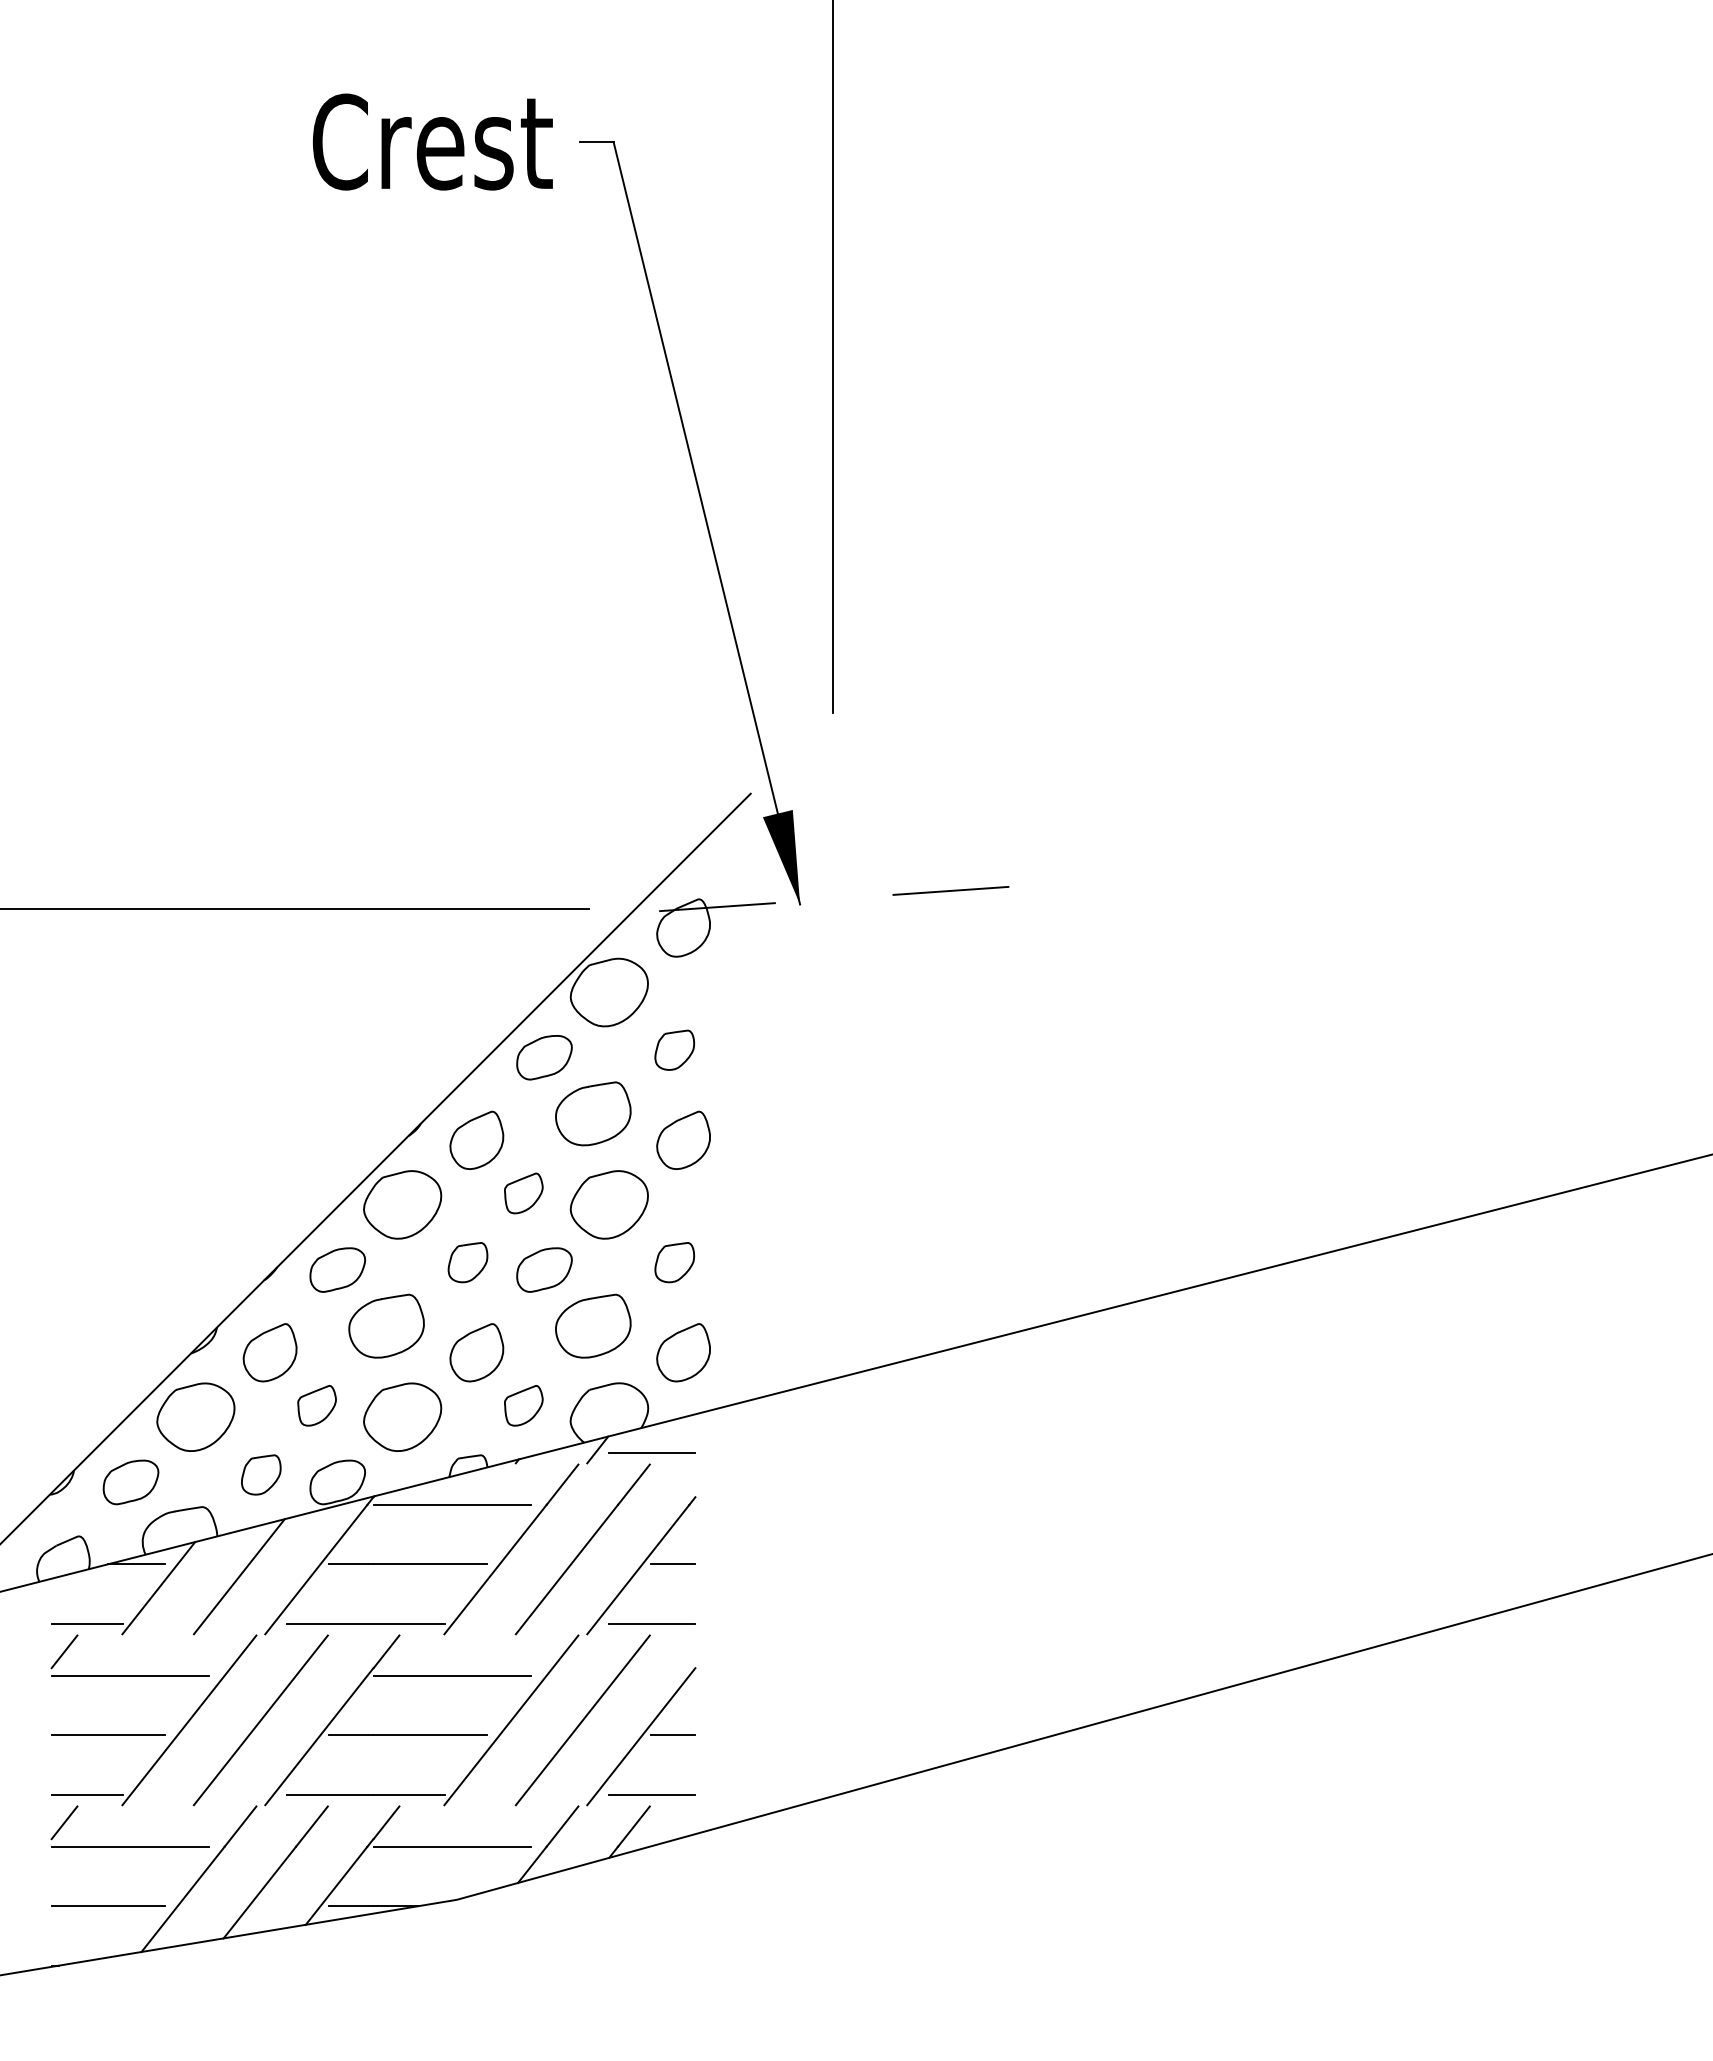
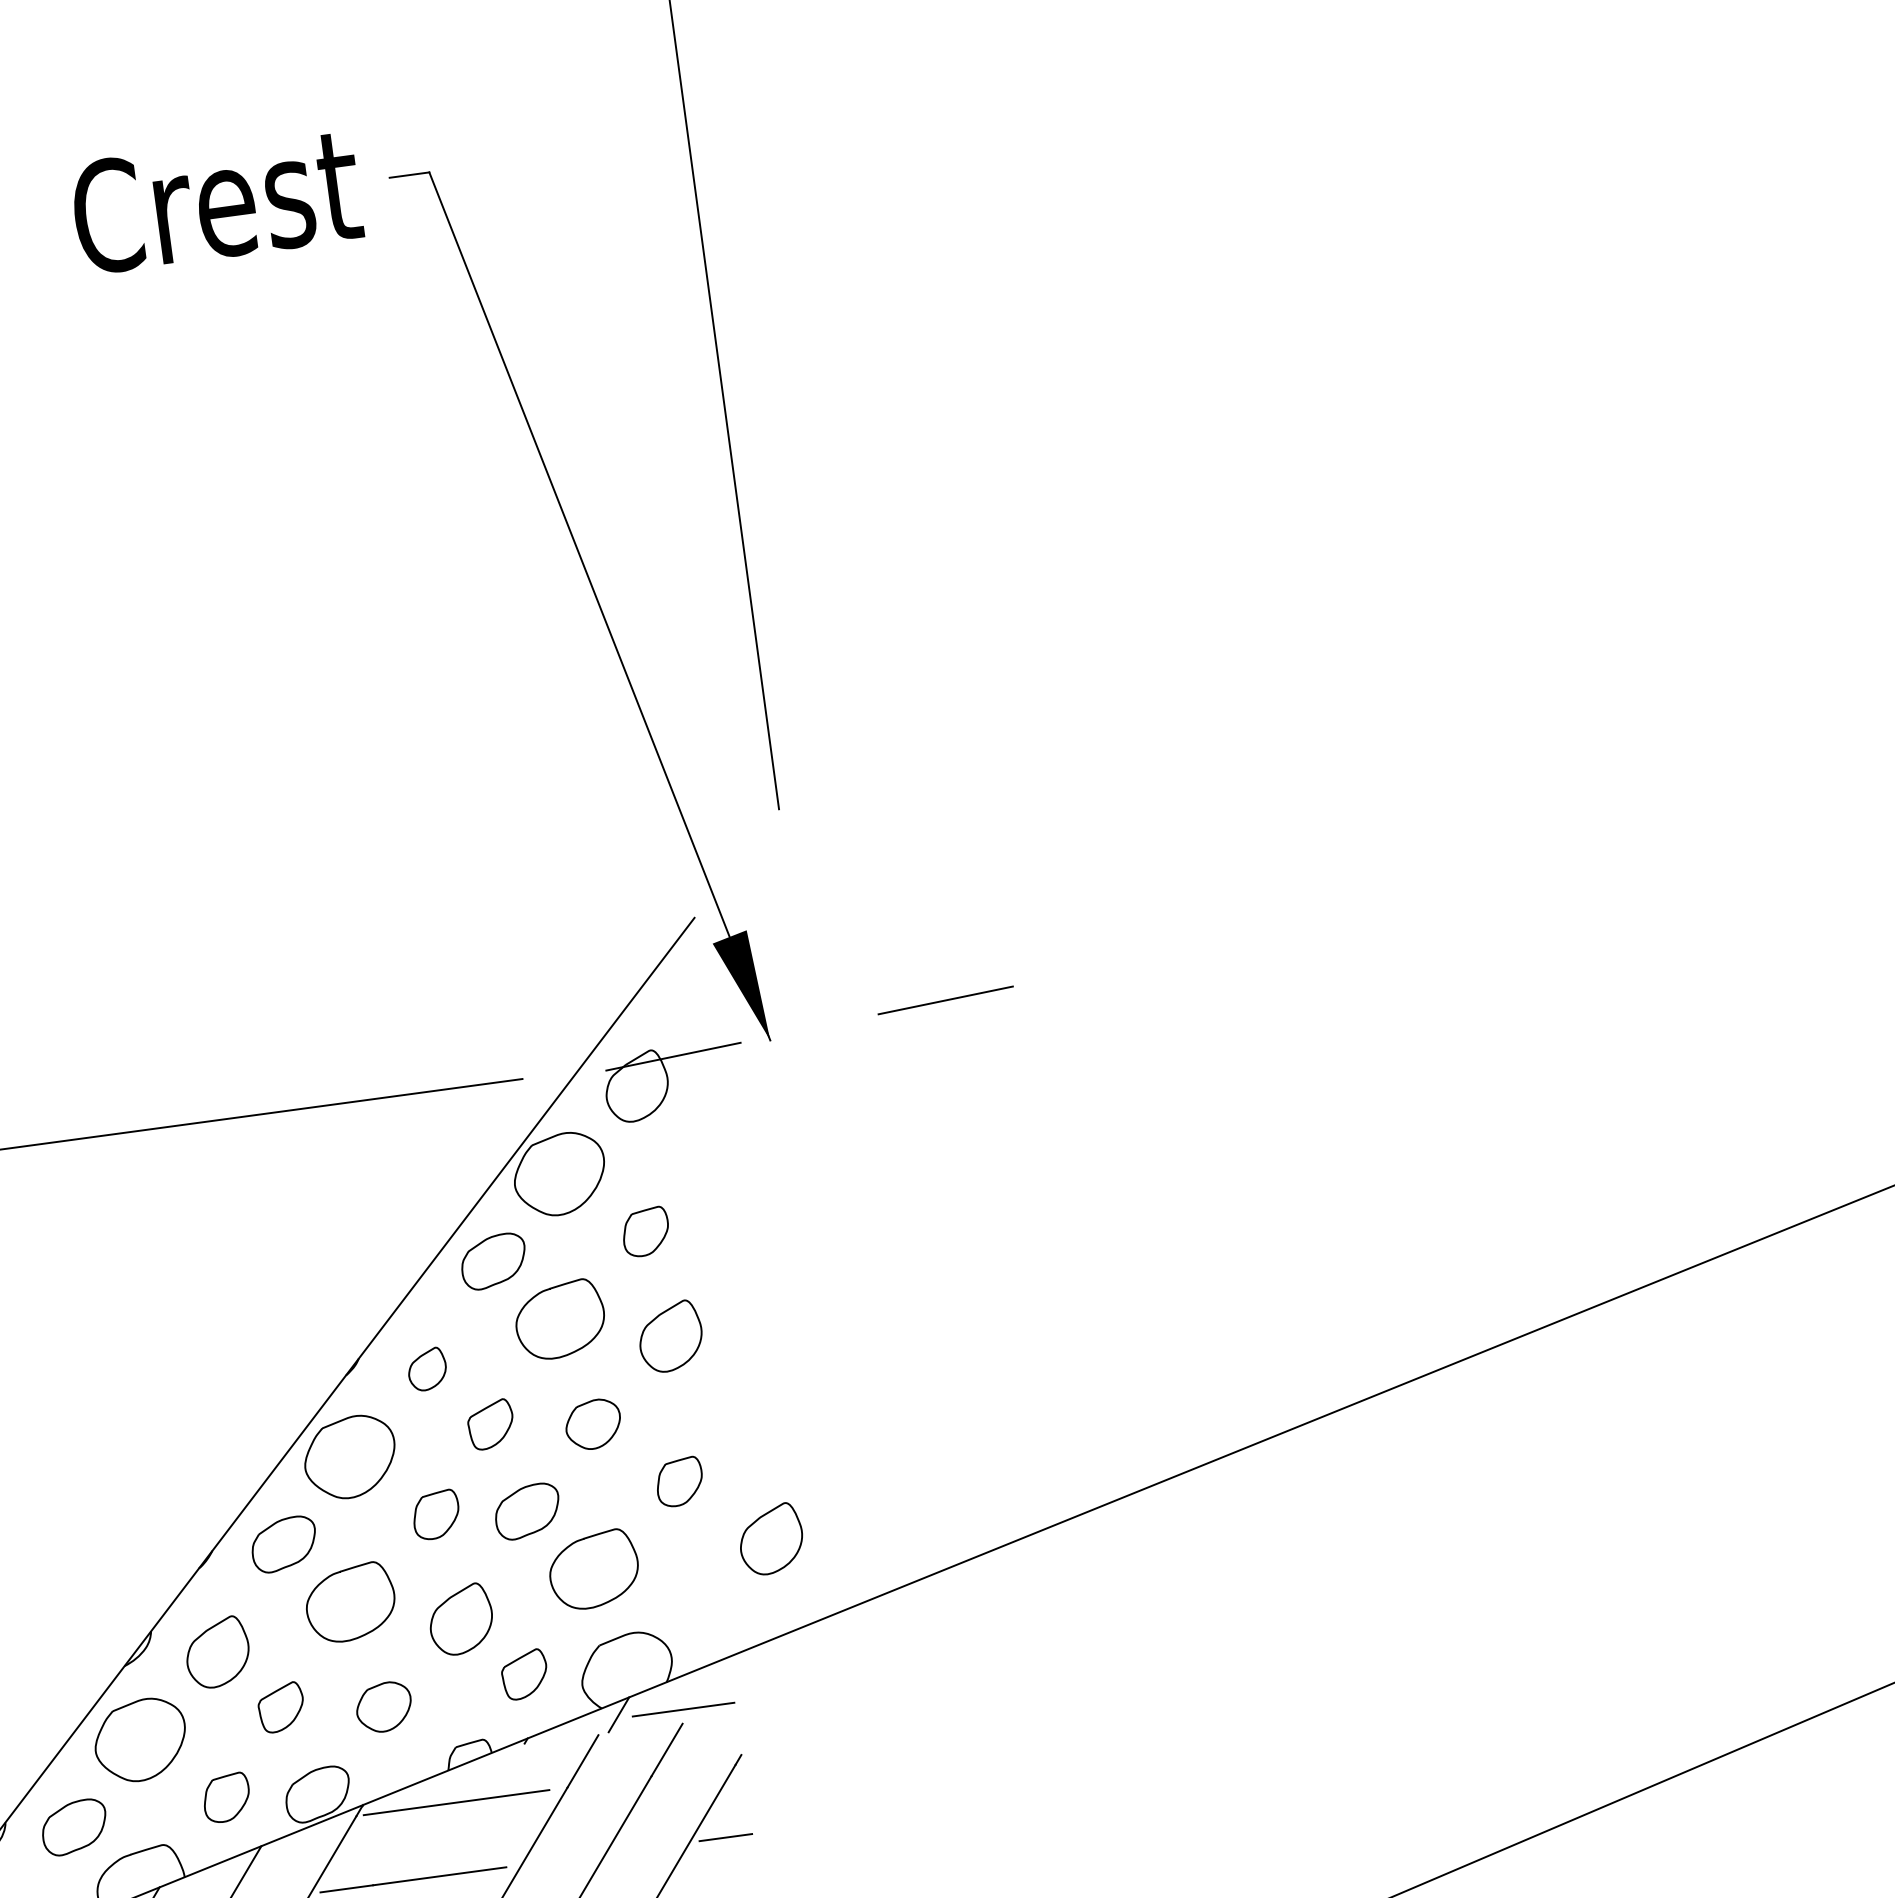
part: (476, 1139) -> (426, 1368), size x0.6
part: (608, 1204) -> (592, 1424), size x0.6
part: (683, 1352) -> (771, 1539), moved
part: (402, 1416) -> (383, 1706), size x0.6

